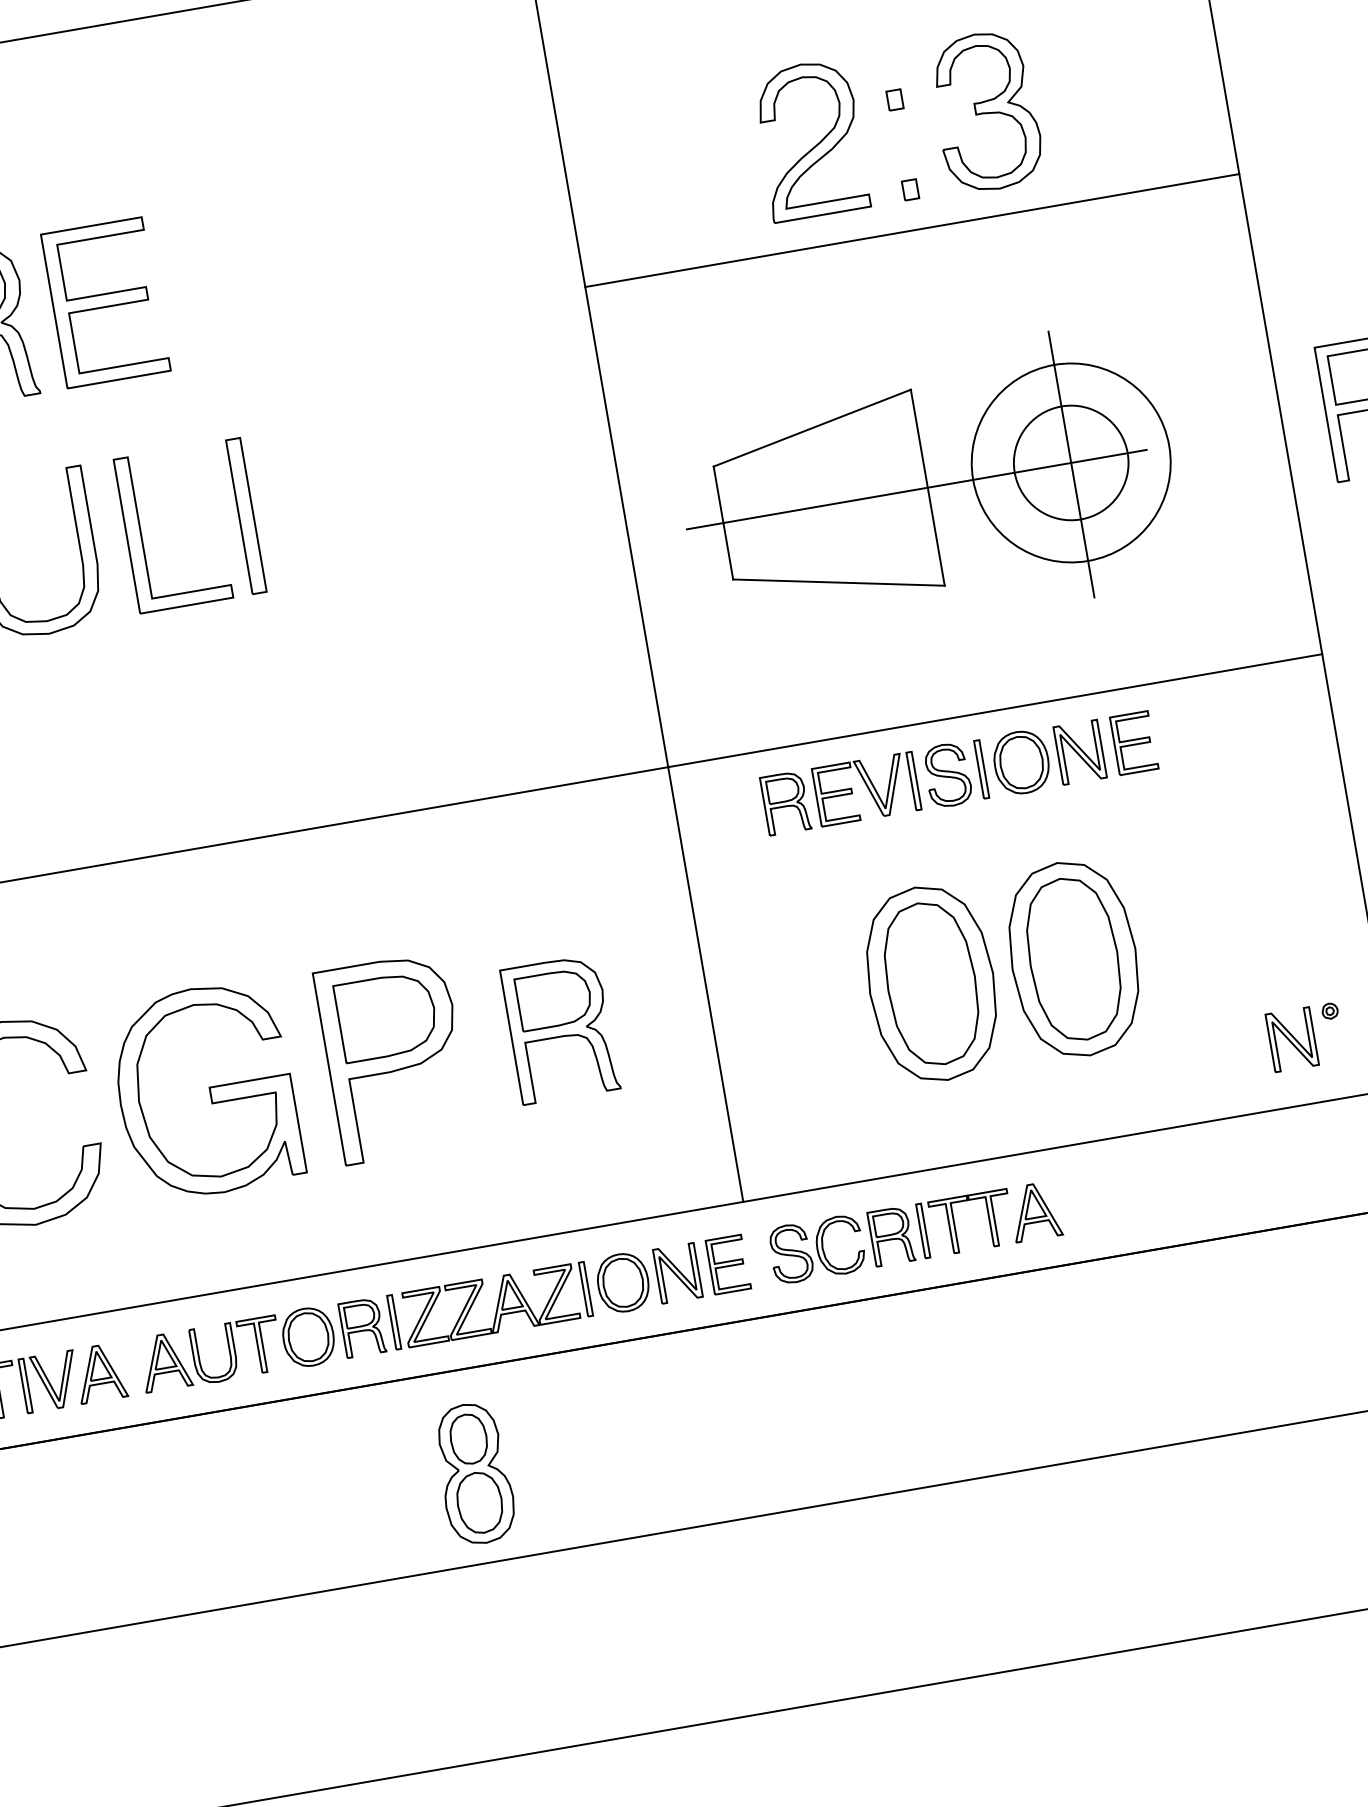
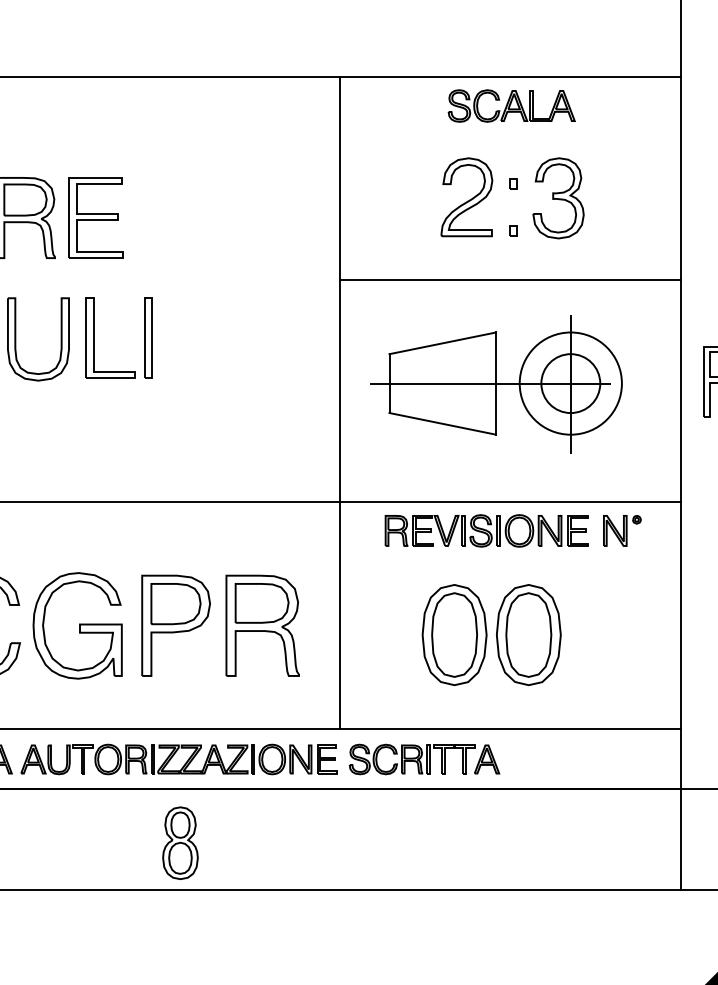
line: (912, 231) -> (510, 280), moved
part: (559, 1029) -> (262, 625), size x1.43
part: (1305, 1036) -> (622, 530), moved

